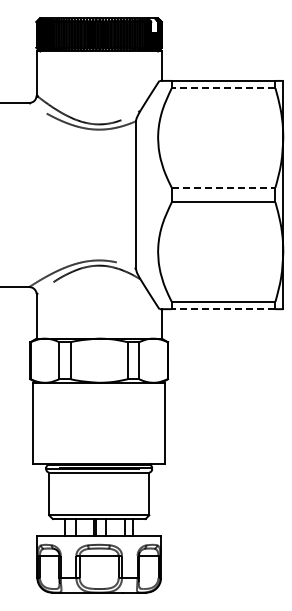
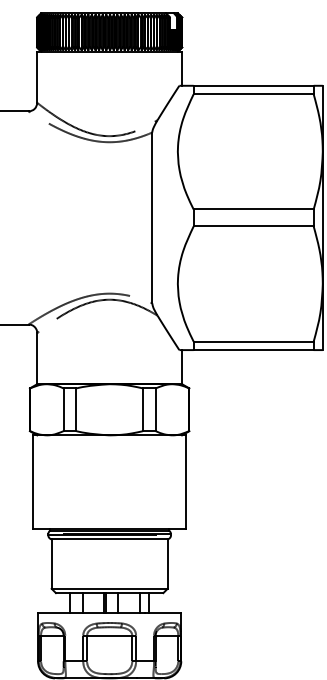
line: (223, 88) -> (253, 94), dashed -> solid
line: (223, 187) -> (253, 209), dashed -> solid
line: (223, 309) -> (253, 350), dashed -> solid

